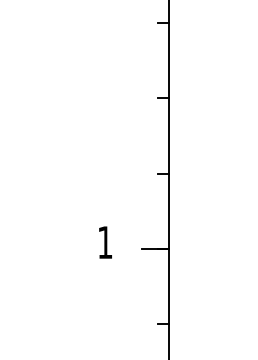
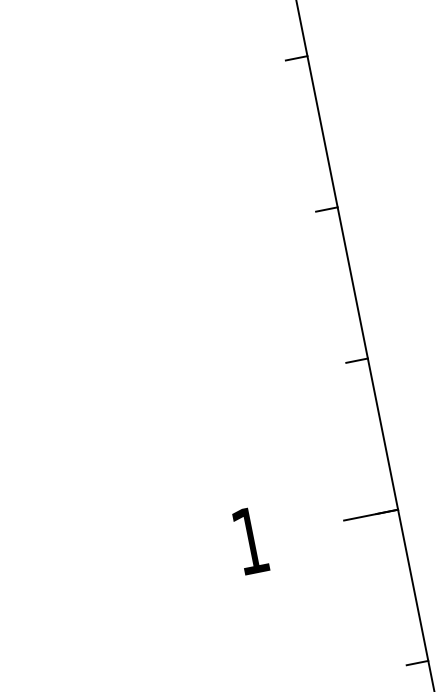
text: (105, 242) -> (250, 540), moved

